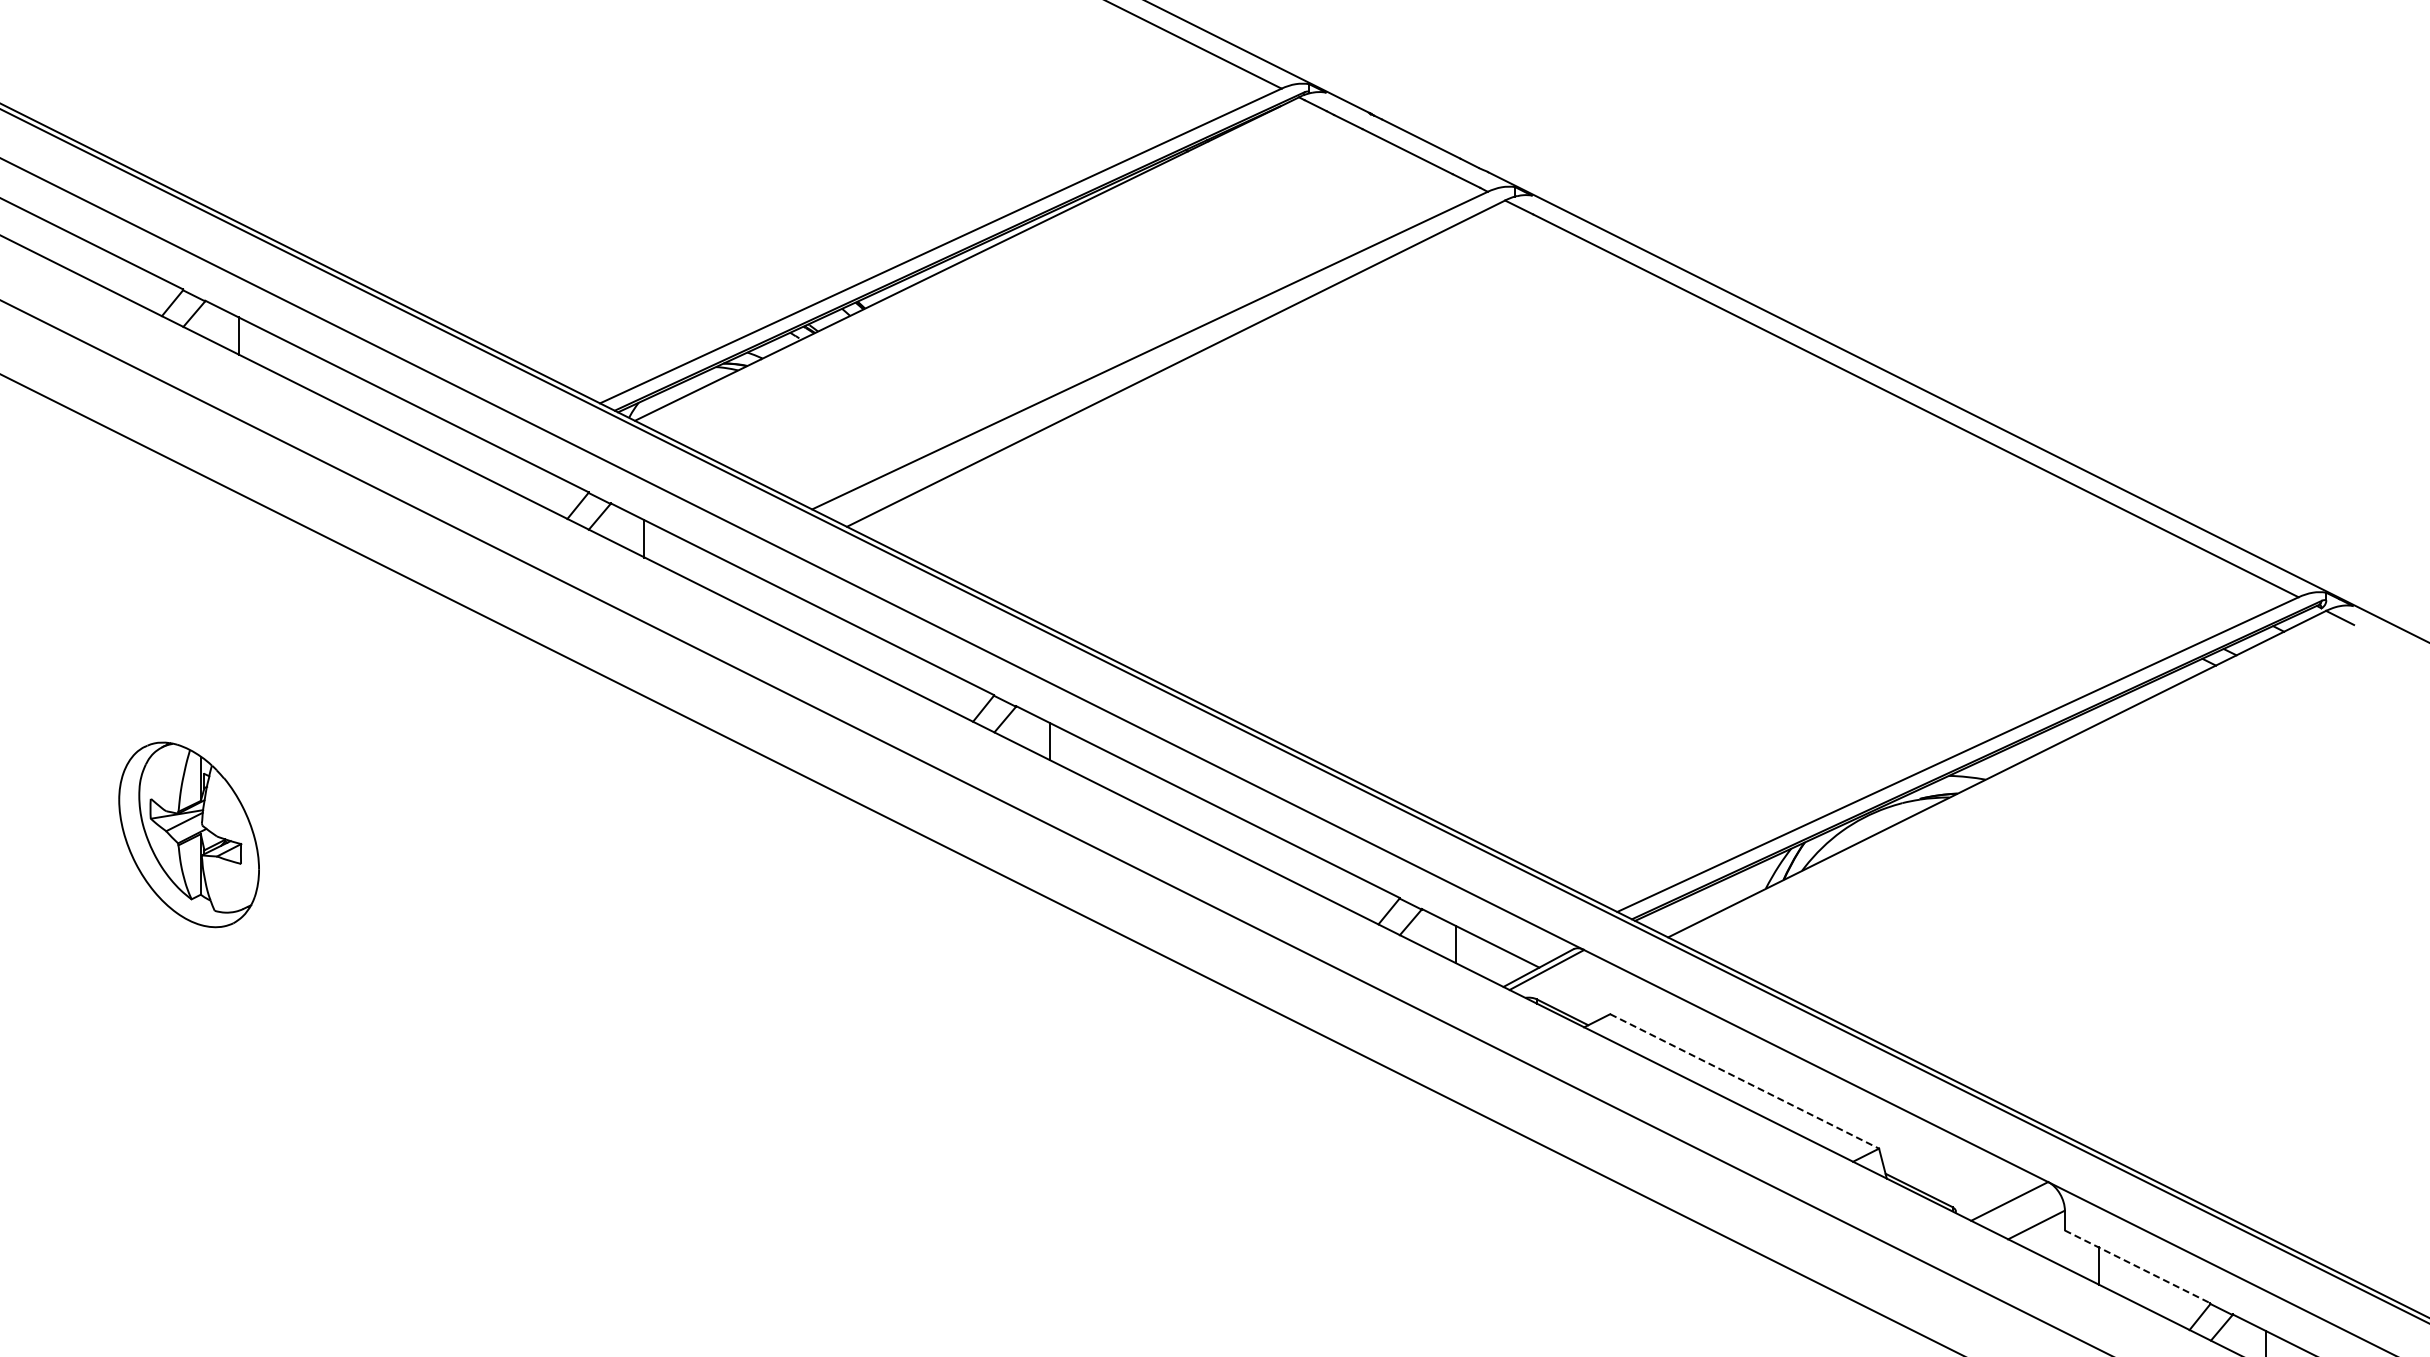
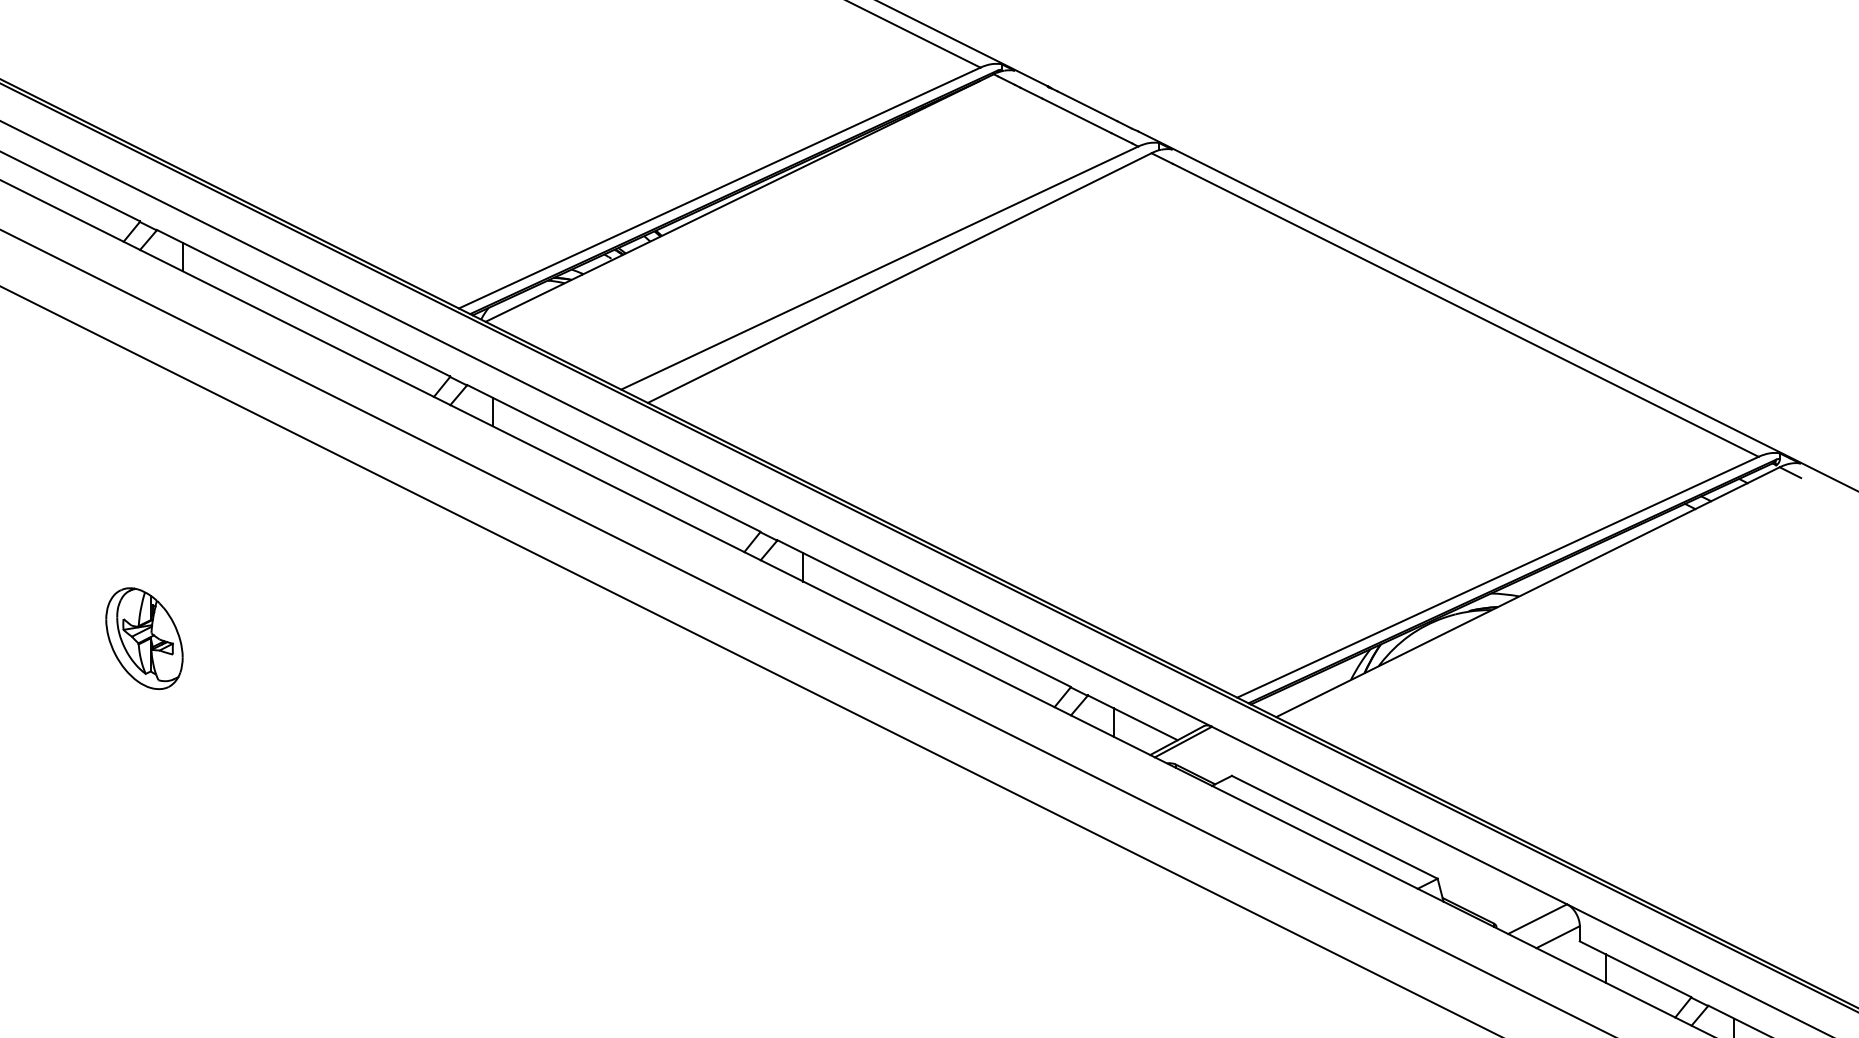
part: (188, 834) -> (144, 638), size x0.71
line: (1745, 1081) -> (1335, 827), dashed -> solid
line: (2138, 1267) -> (1636, 969), dashed -> solid

